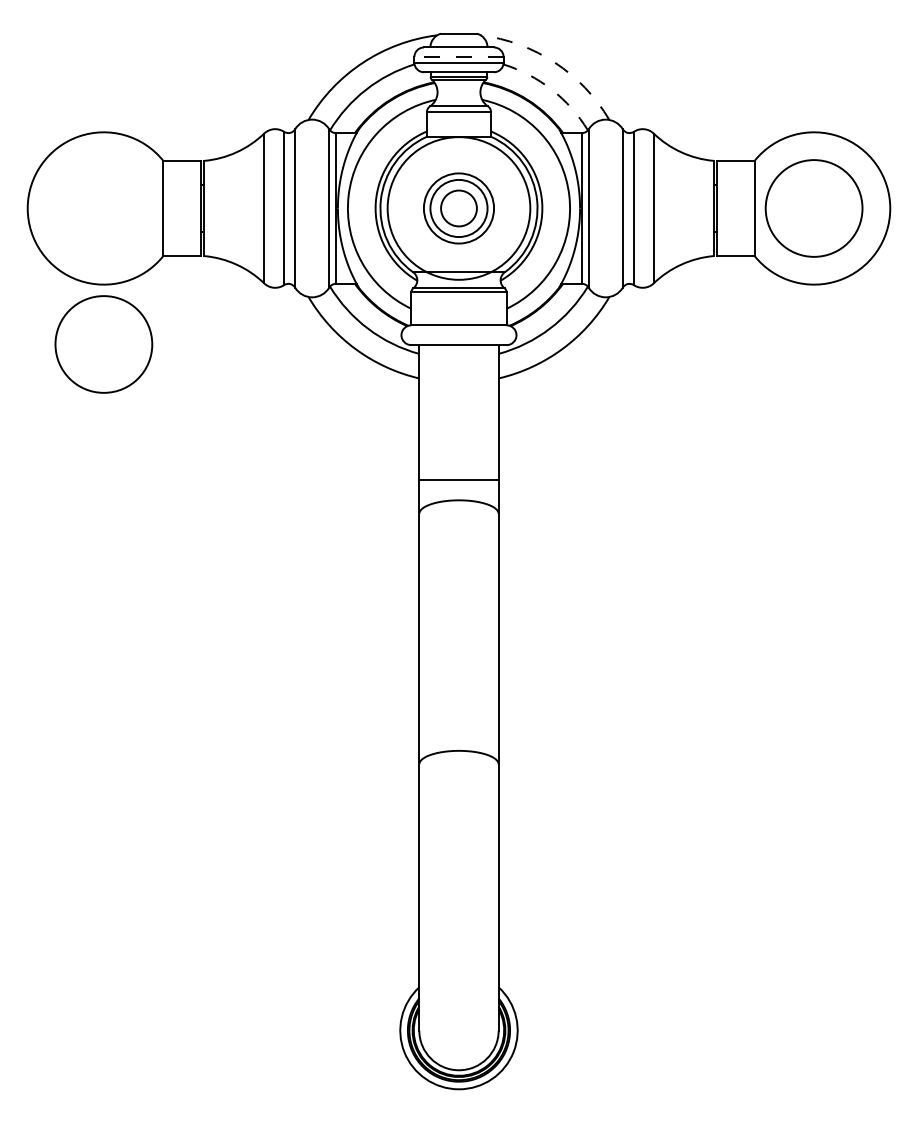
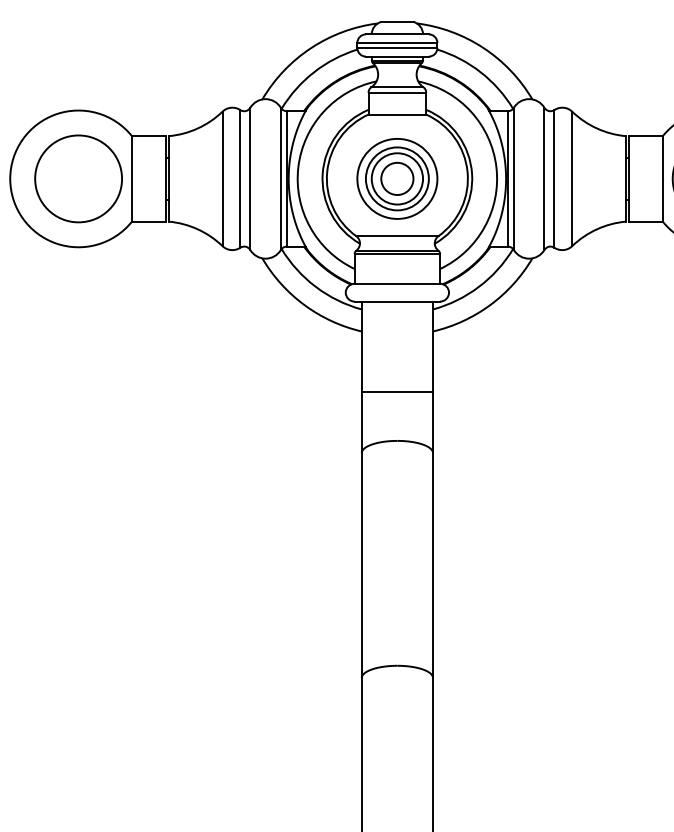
line: (458, 57) -> (396, 43), dashed -> solid
arc: (554, 62) -> (483, 47), dashed -> solid
arc: (551, 89) -> (480, 72), dashed -> solid
circle: (458, 208) -> (396, 178), size x0.62
circle: (103, 344) -> (78, 178), moved
line: (458, 480) -> (396, 392), moved

